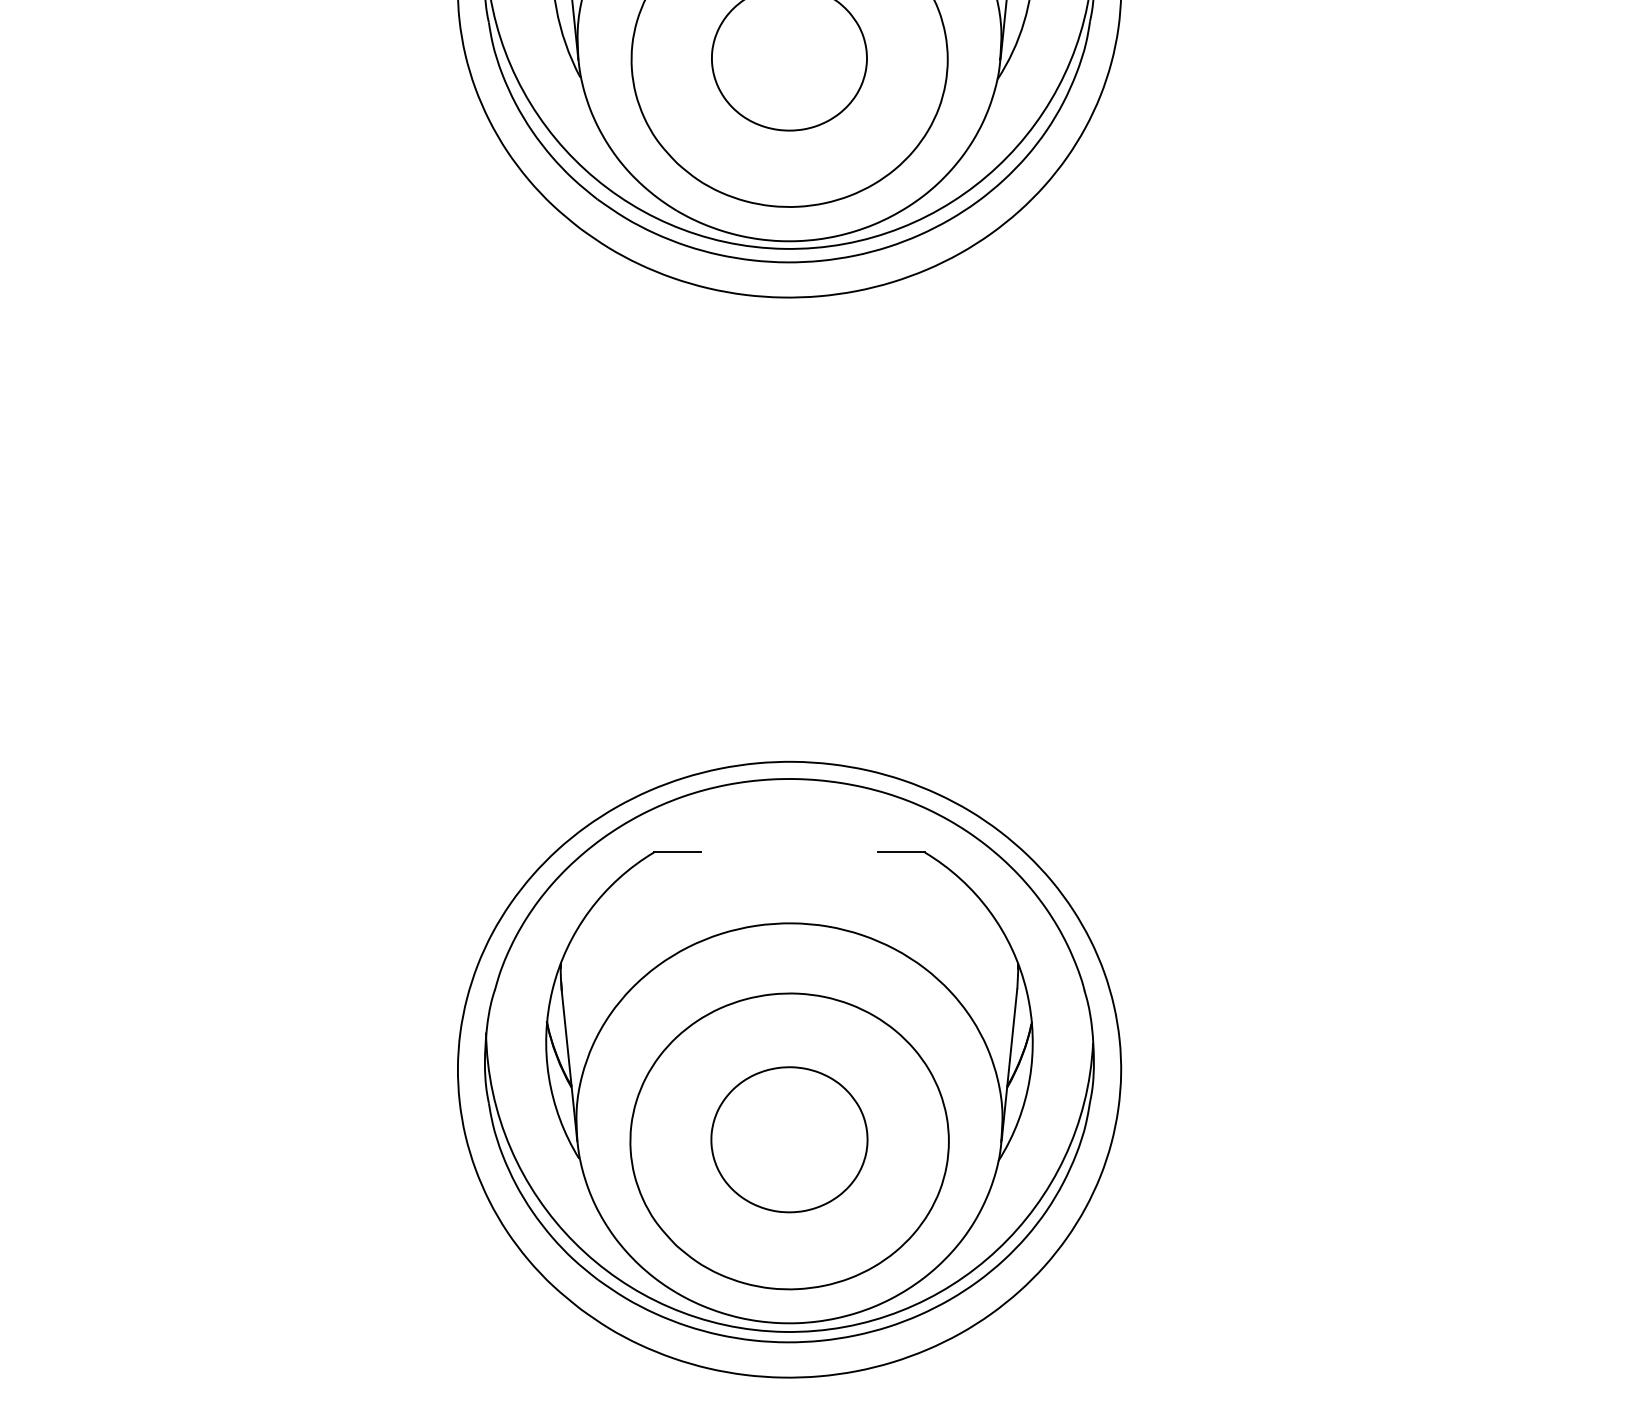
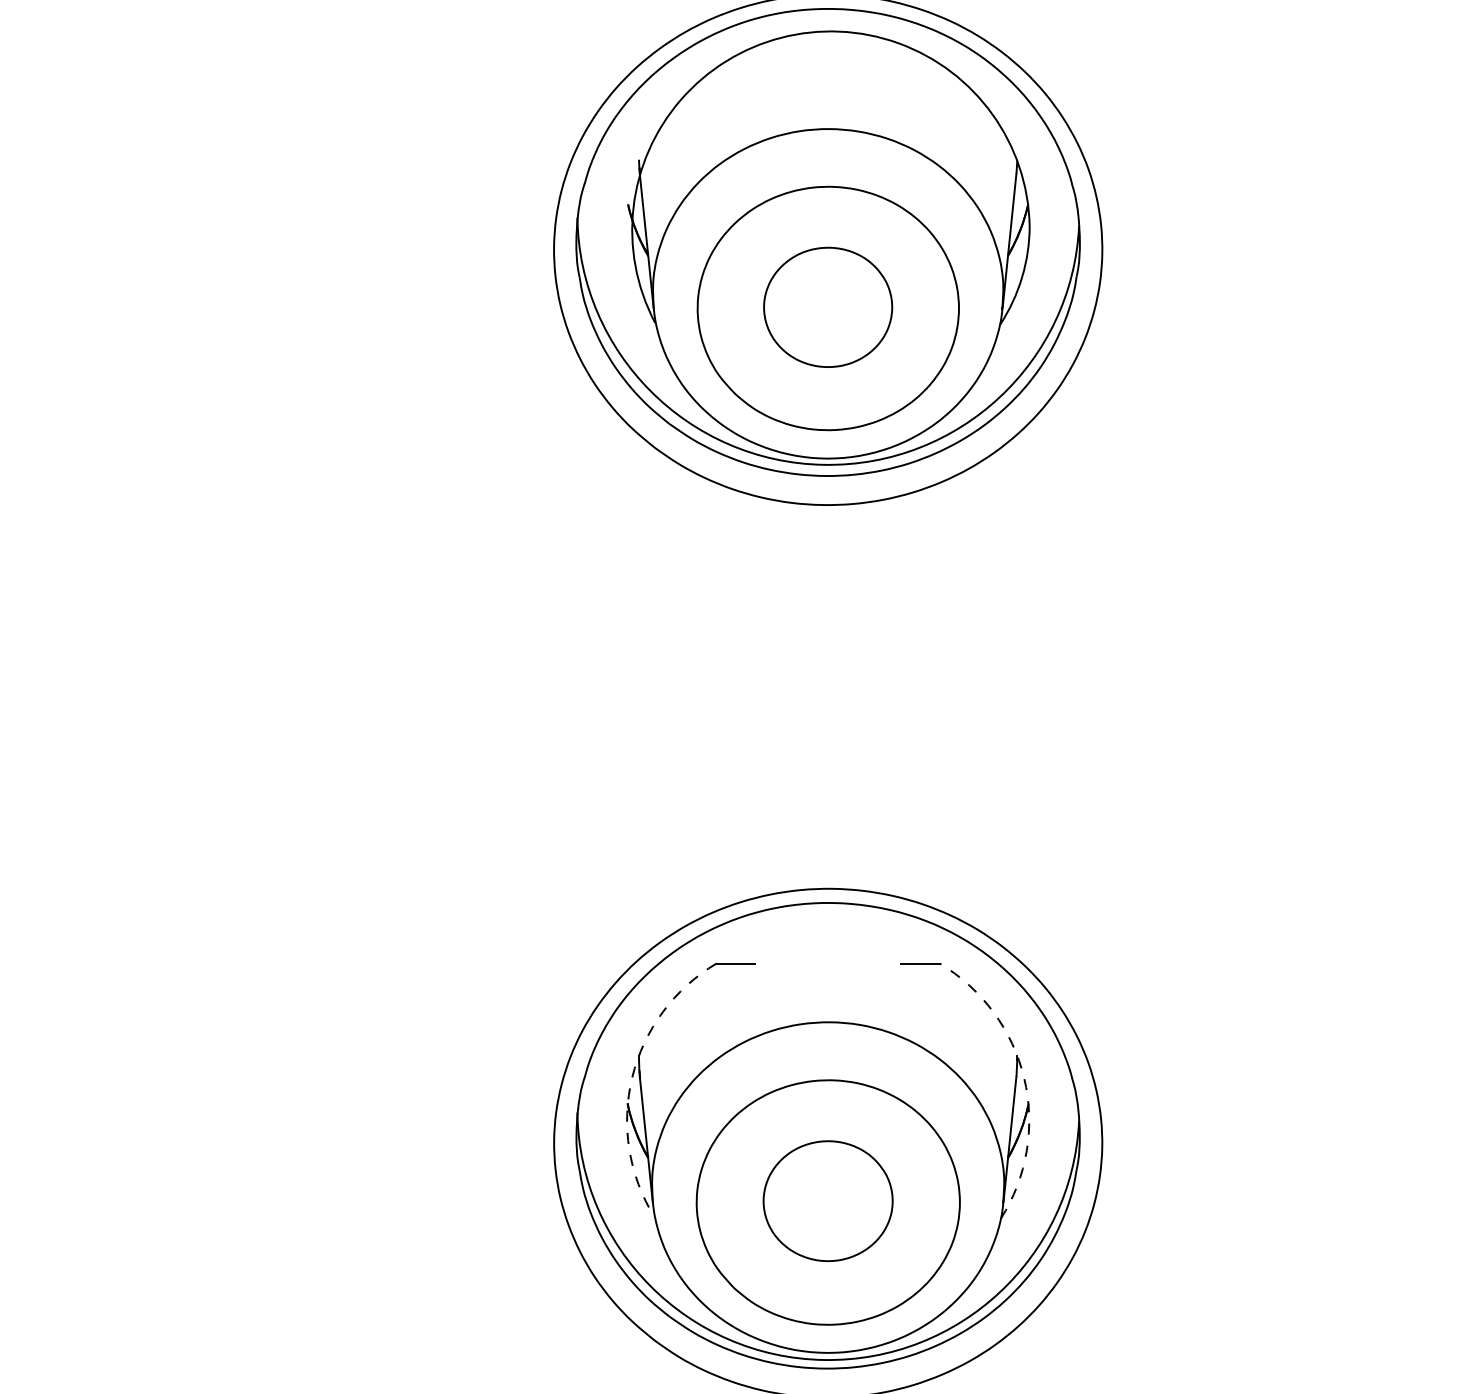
arc: (552, 990) -> (632, 1077), solid -> dashed
arc: (1027, 991) -> (1024, 1078), solid -> dashed

